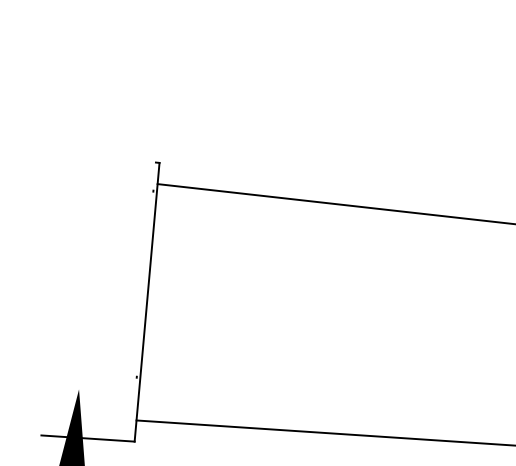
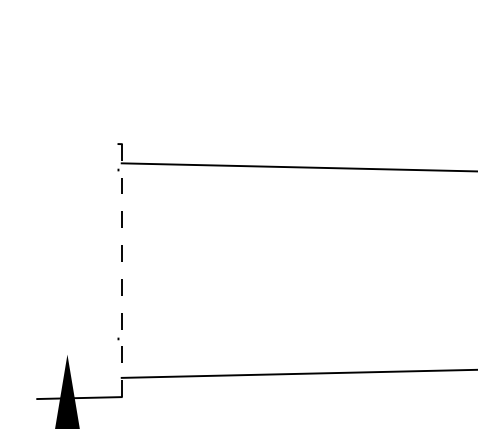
line: (146, 302) -> (121, 270), solid -> dashed

